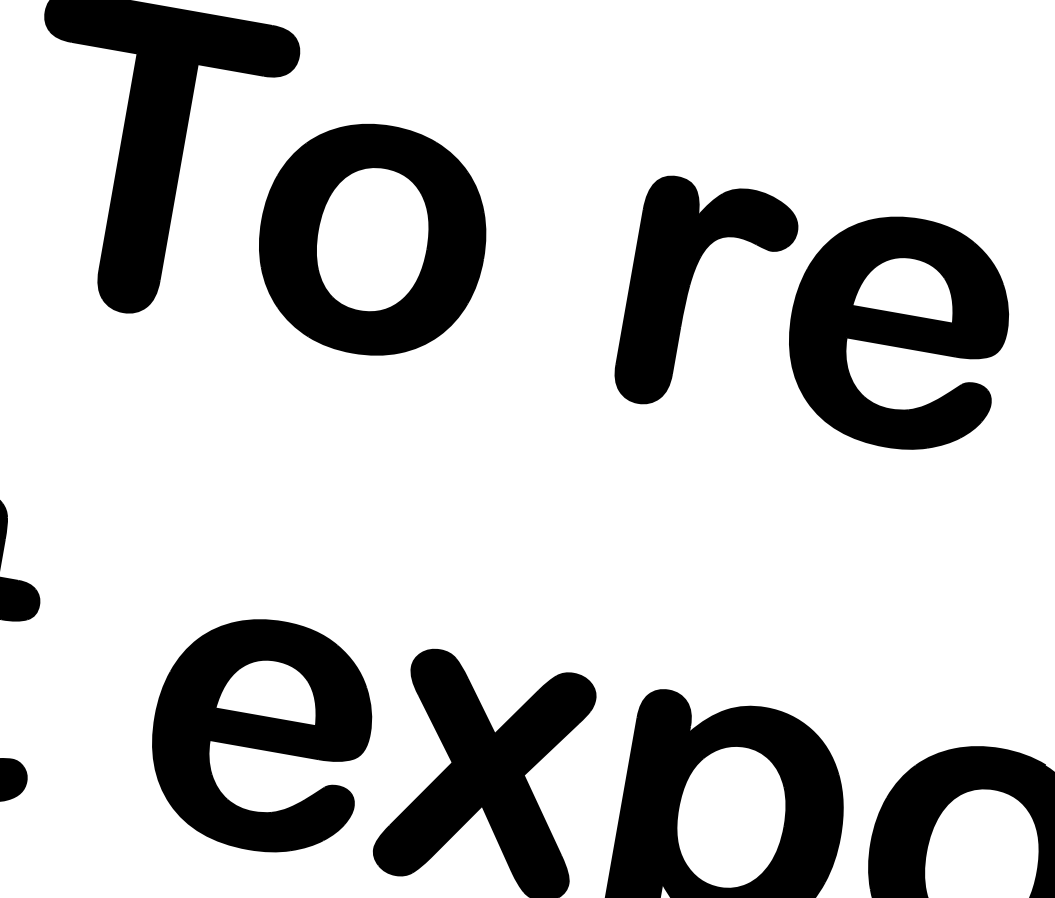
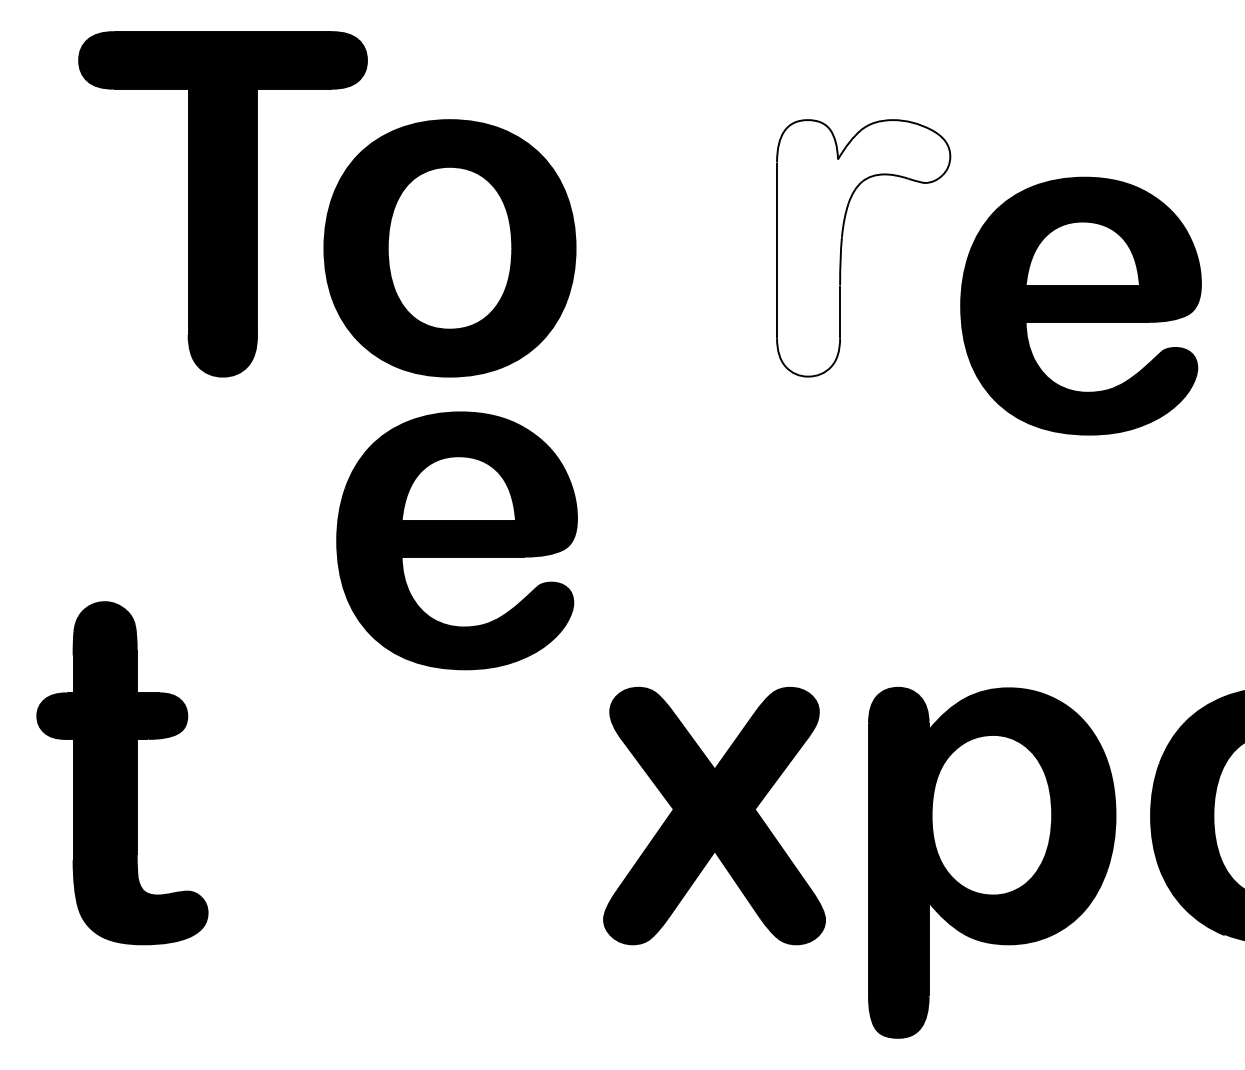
part: (372, 239) -> (449, 248), moved
fill: (706, 298) -> (863, 248), removed
part: (897, 331) -> (1080, 305), moved
part: (260, 734) -> (456, 540), moved

